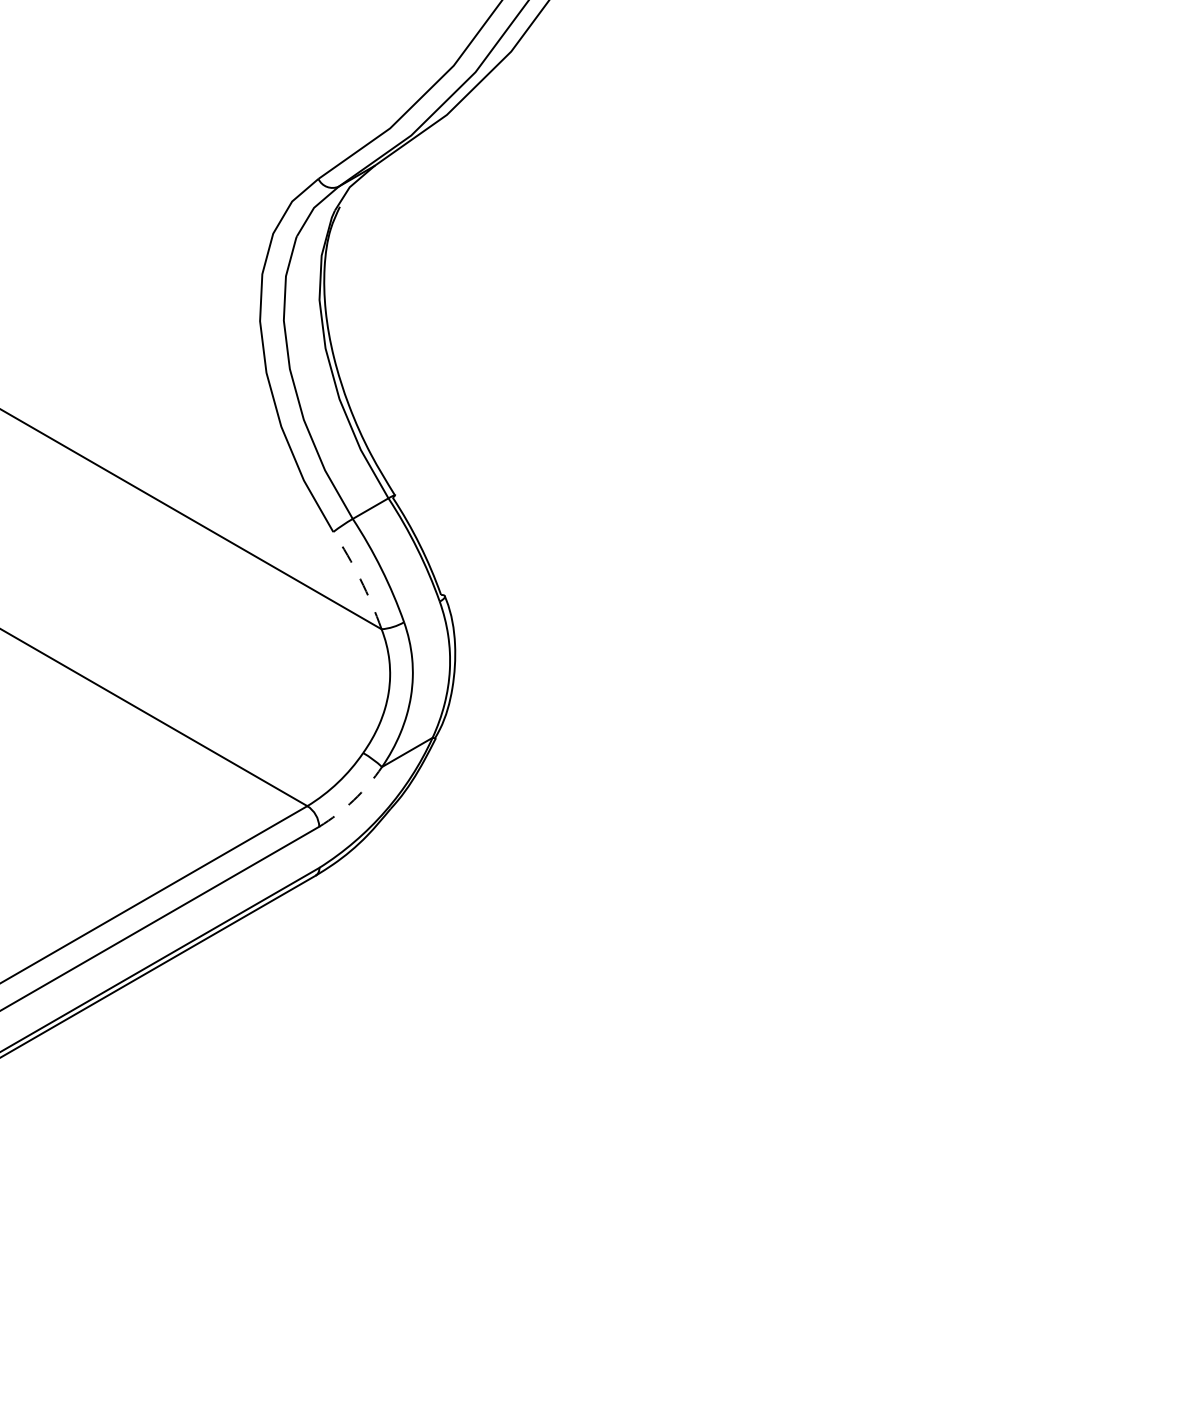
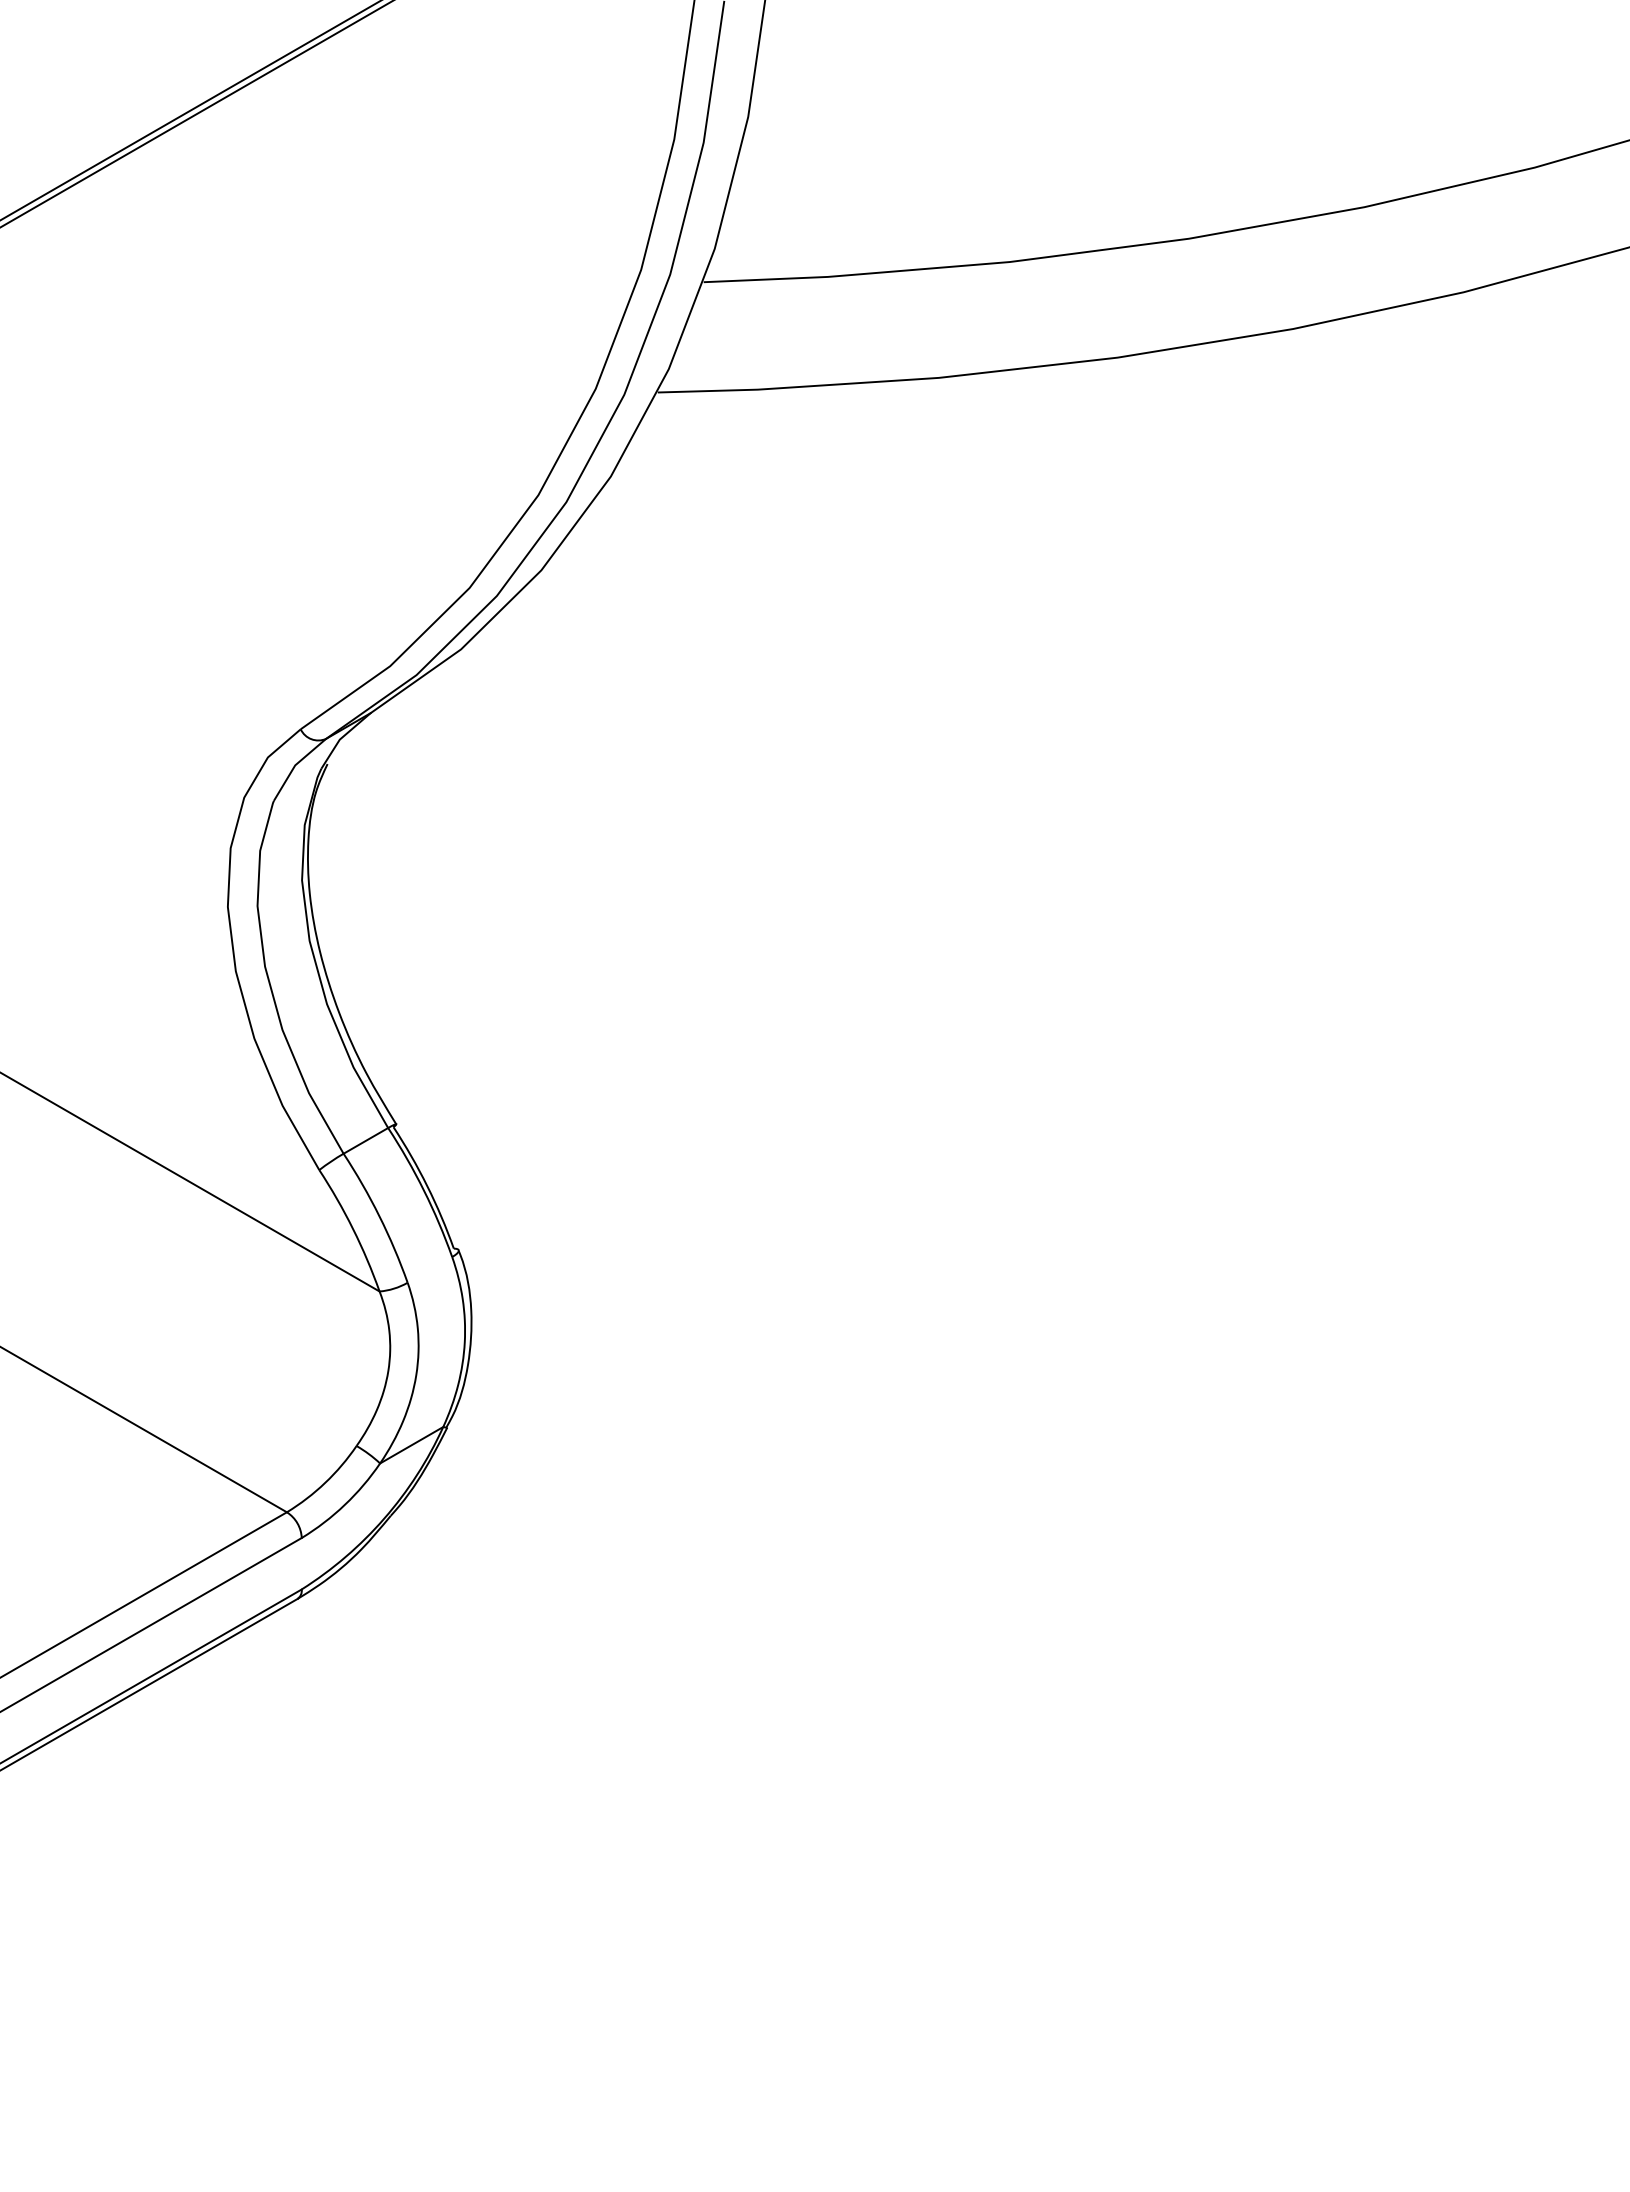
arc: (360, 579) -> (353, 1229), dashed -> solid
arc: (353, 799) -> (344, 1504), dashed -> solid

